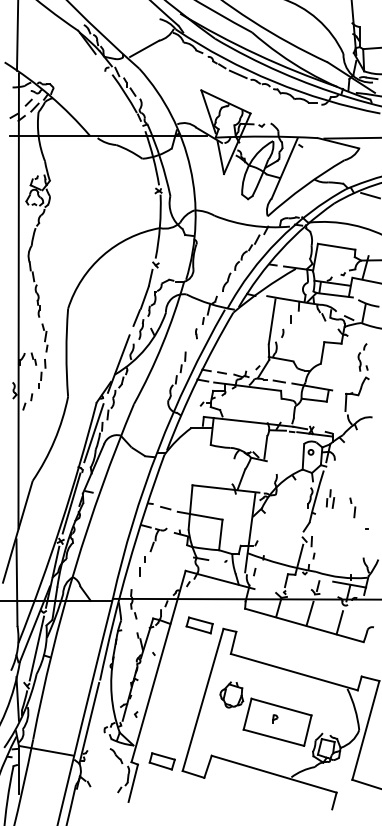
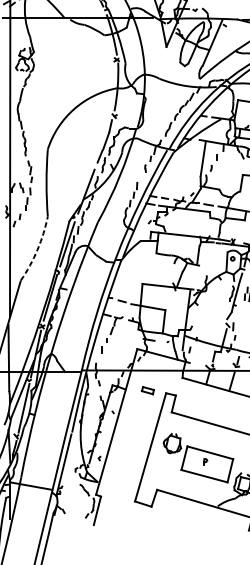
arc: (54, 440) -> (37, 249), solid -> dashed
part: (199, 625) -> (147, 390), size x0.6
part: (161, 761) -> (118, 494), removed

